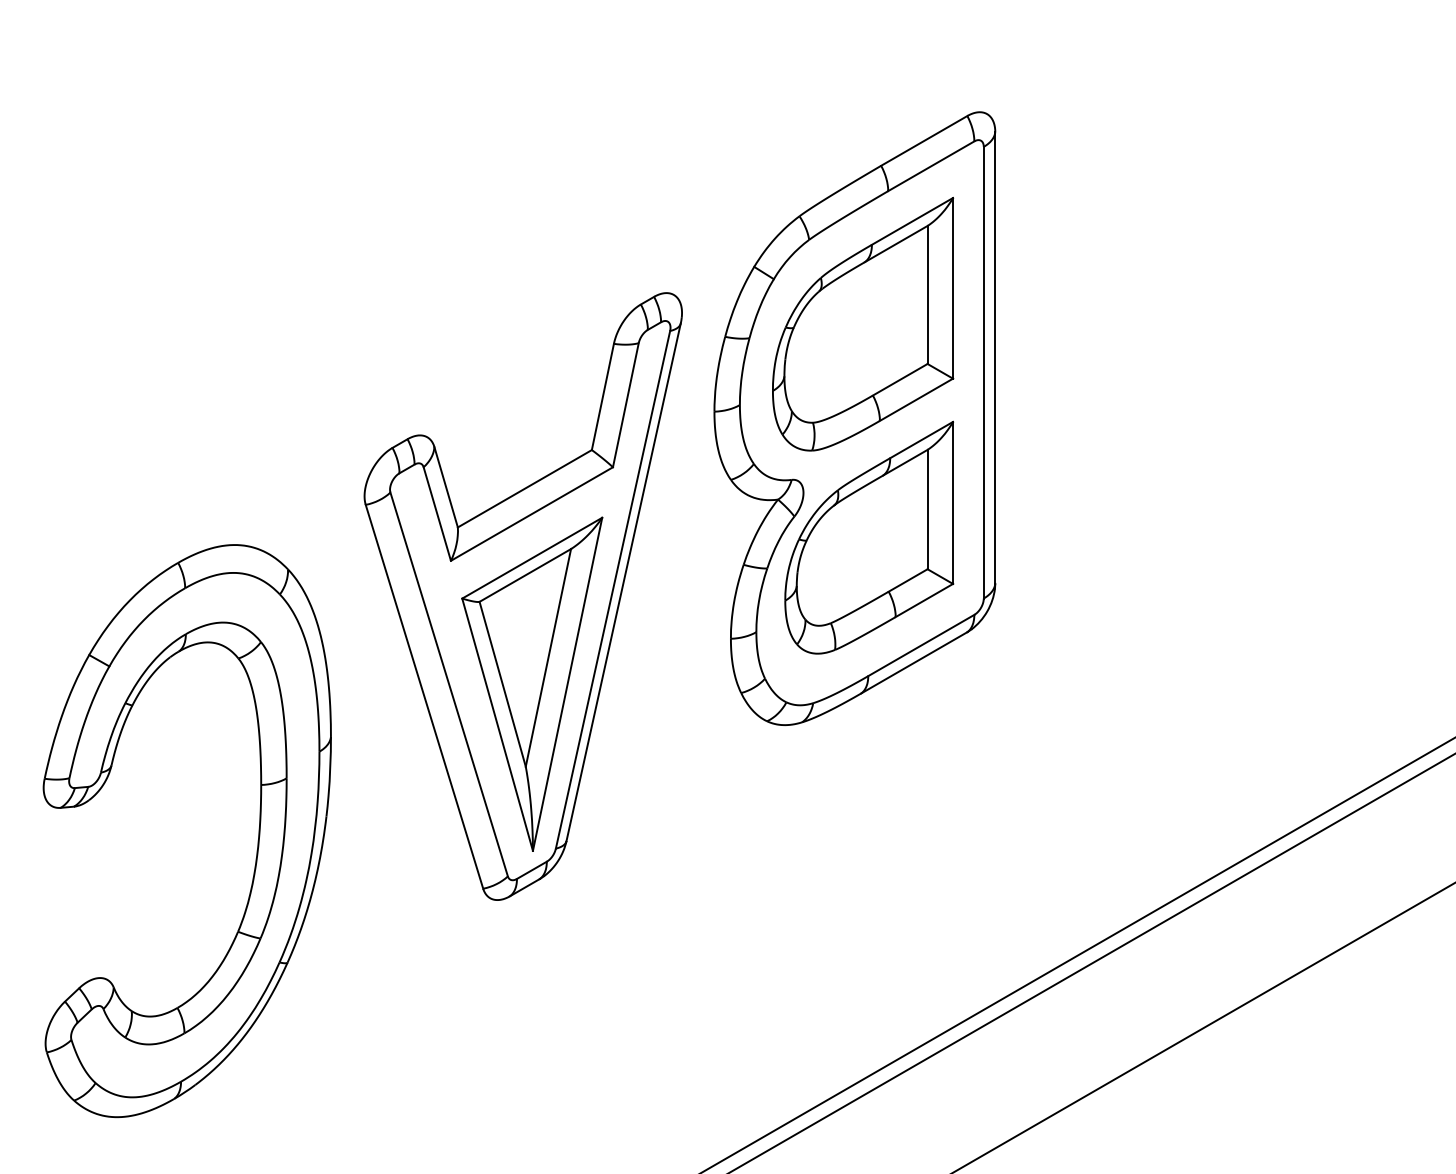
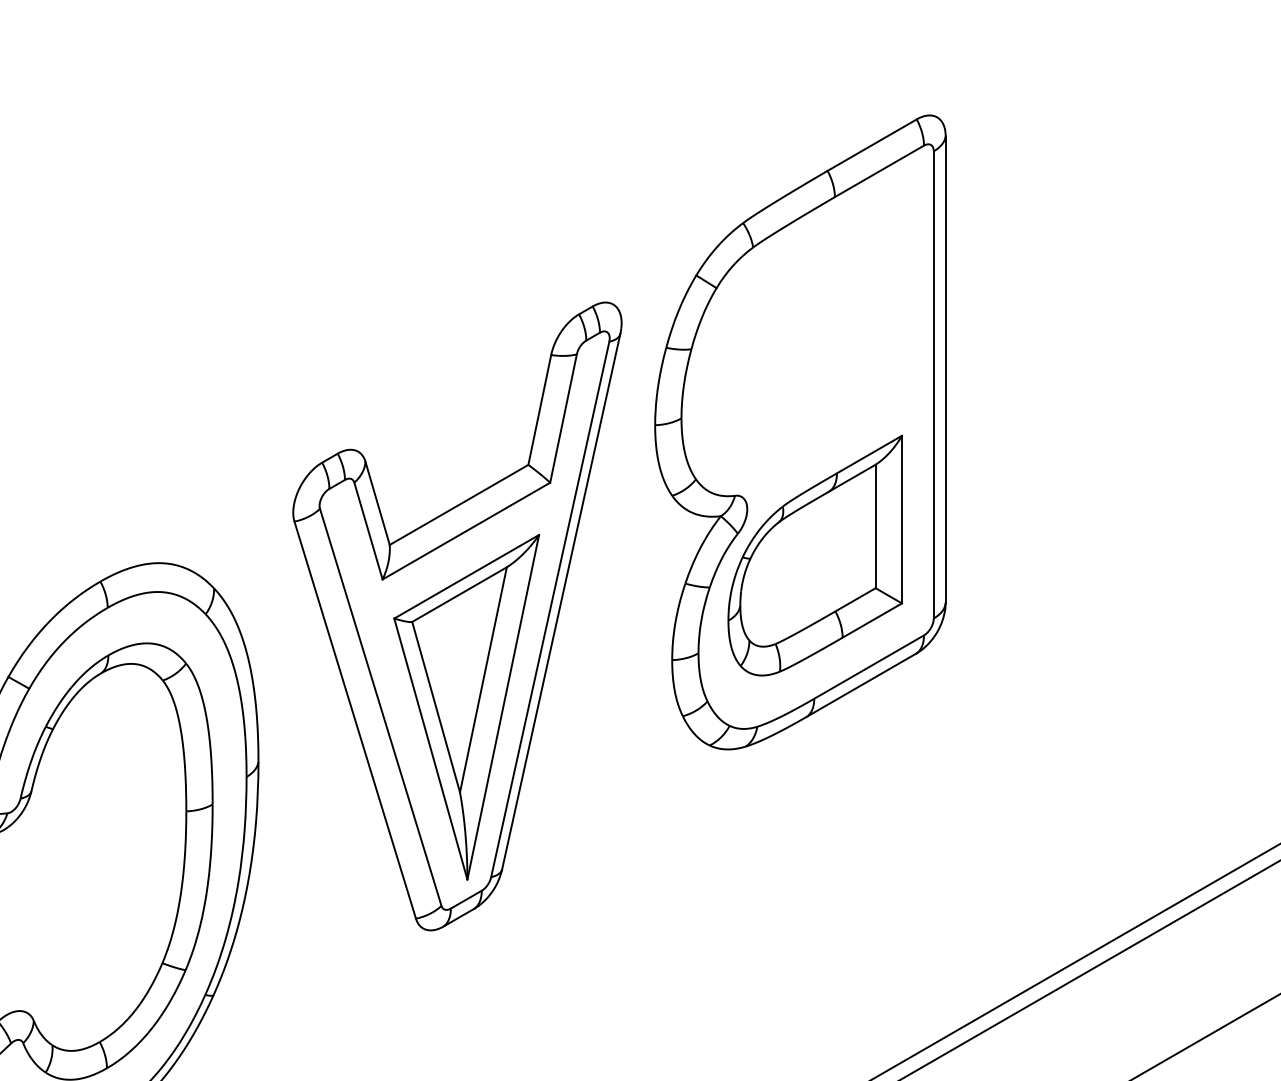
part: (863, 324) -> (809, 335), removed

